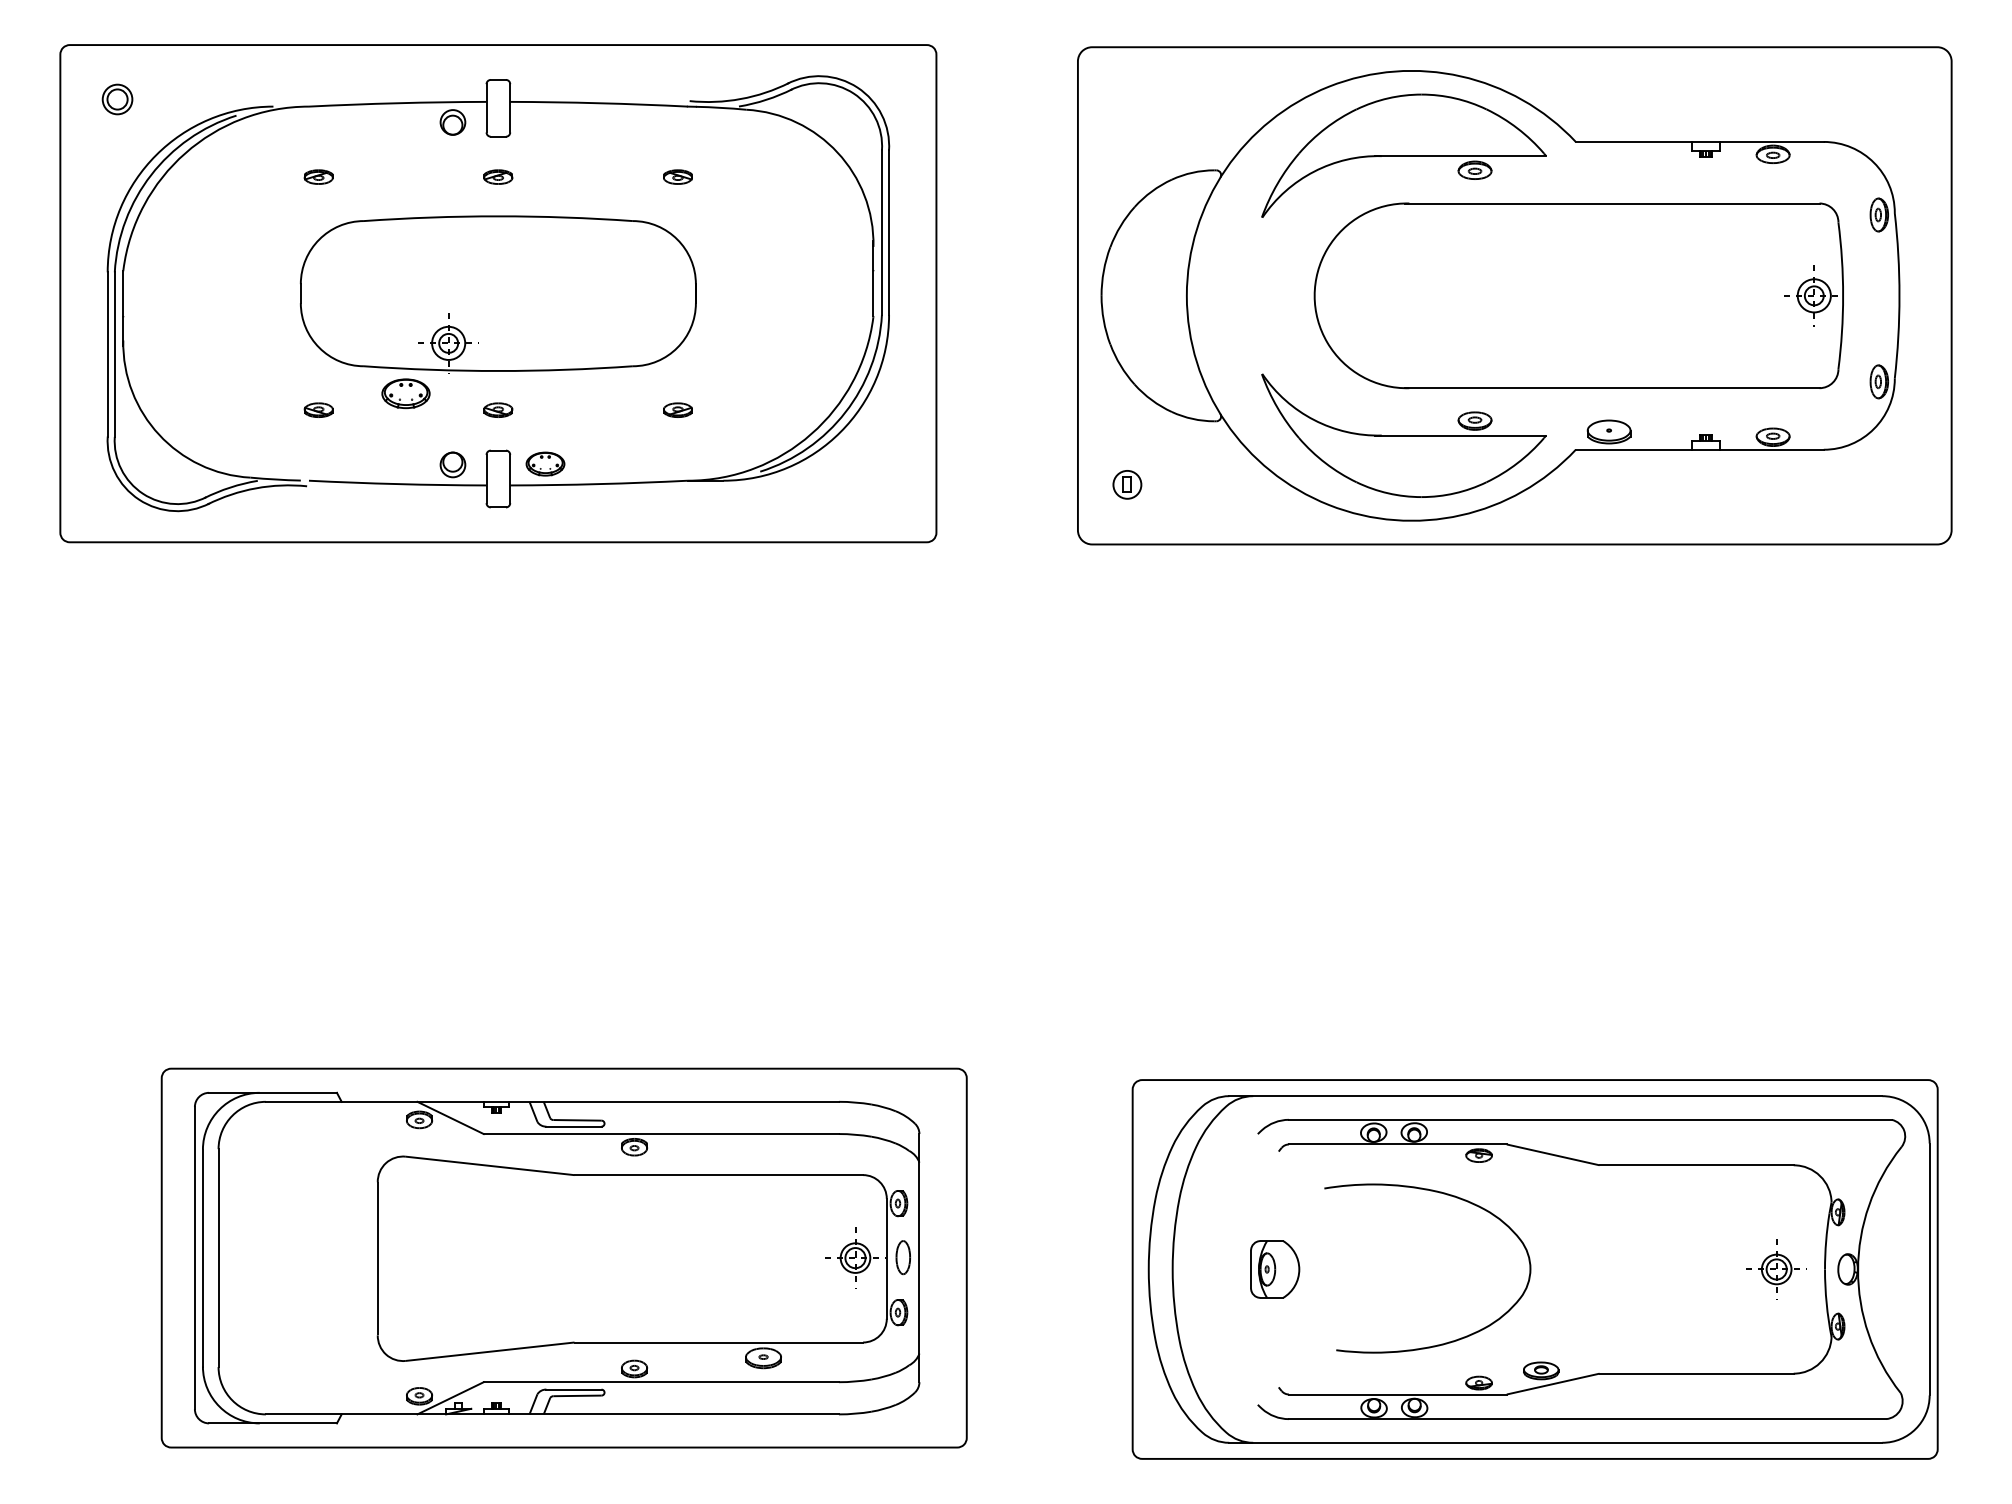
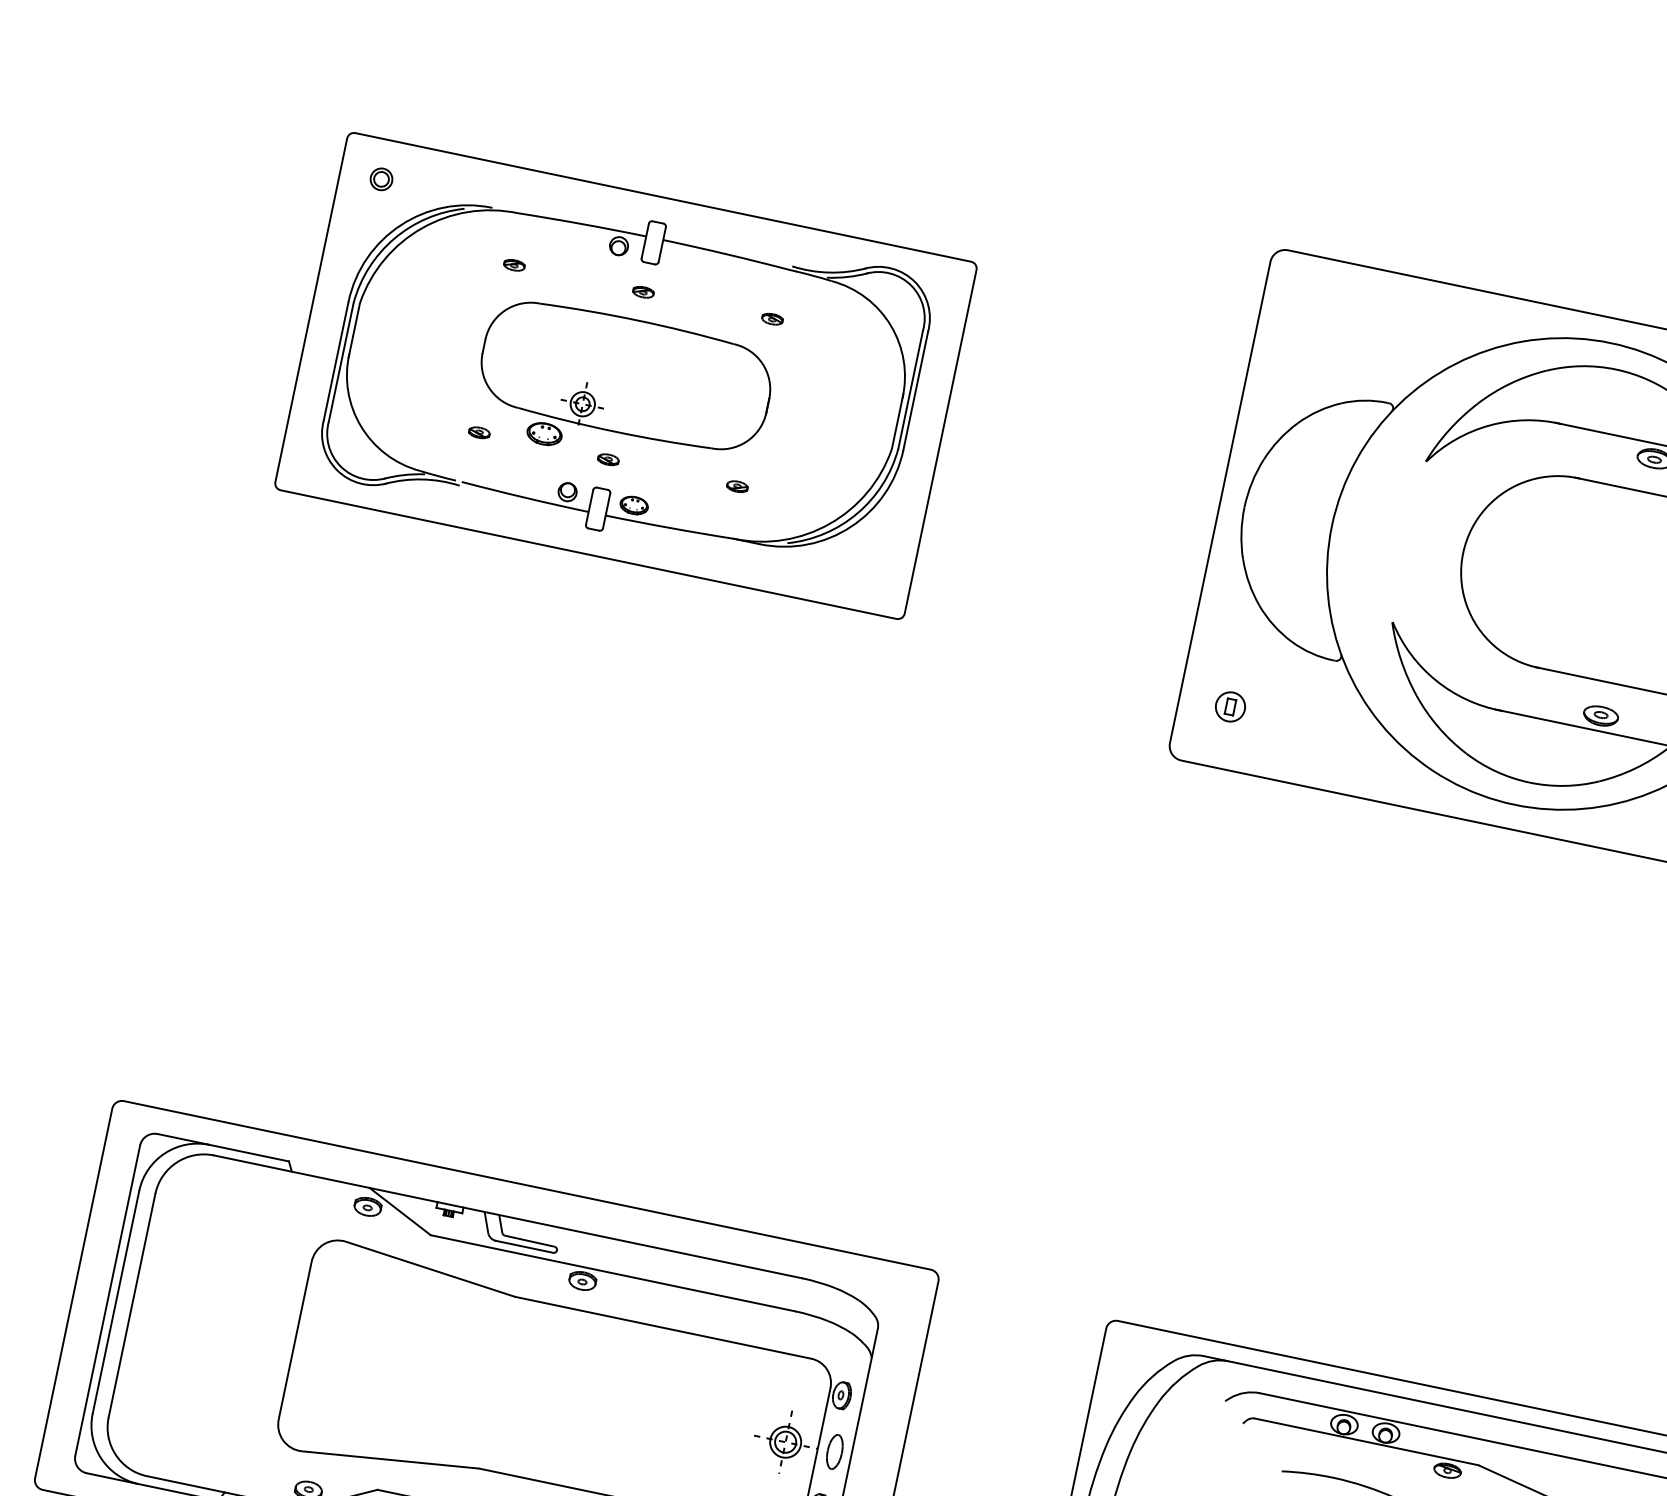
part: (498, 293) -> (626, 375), size x0.7

